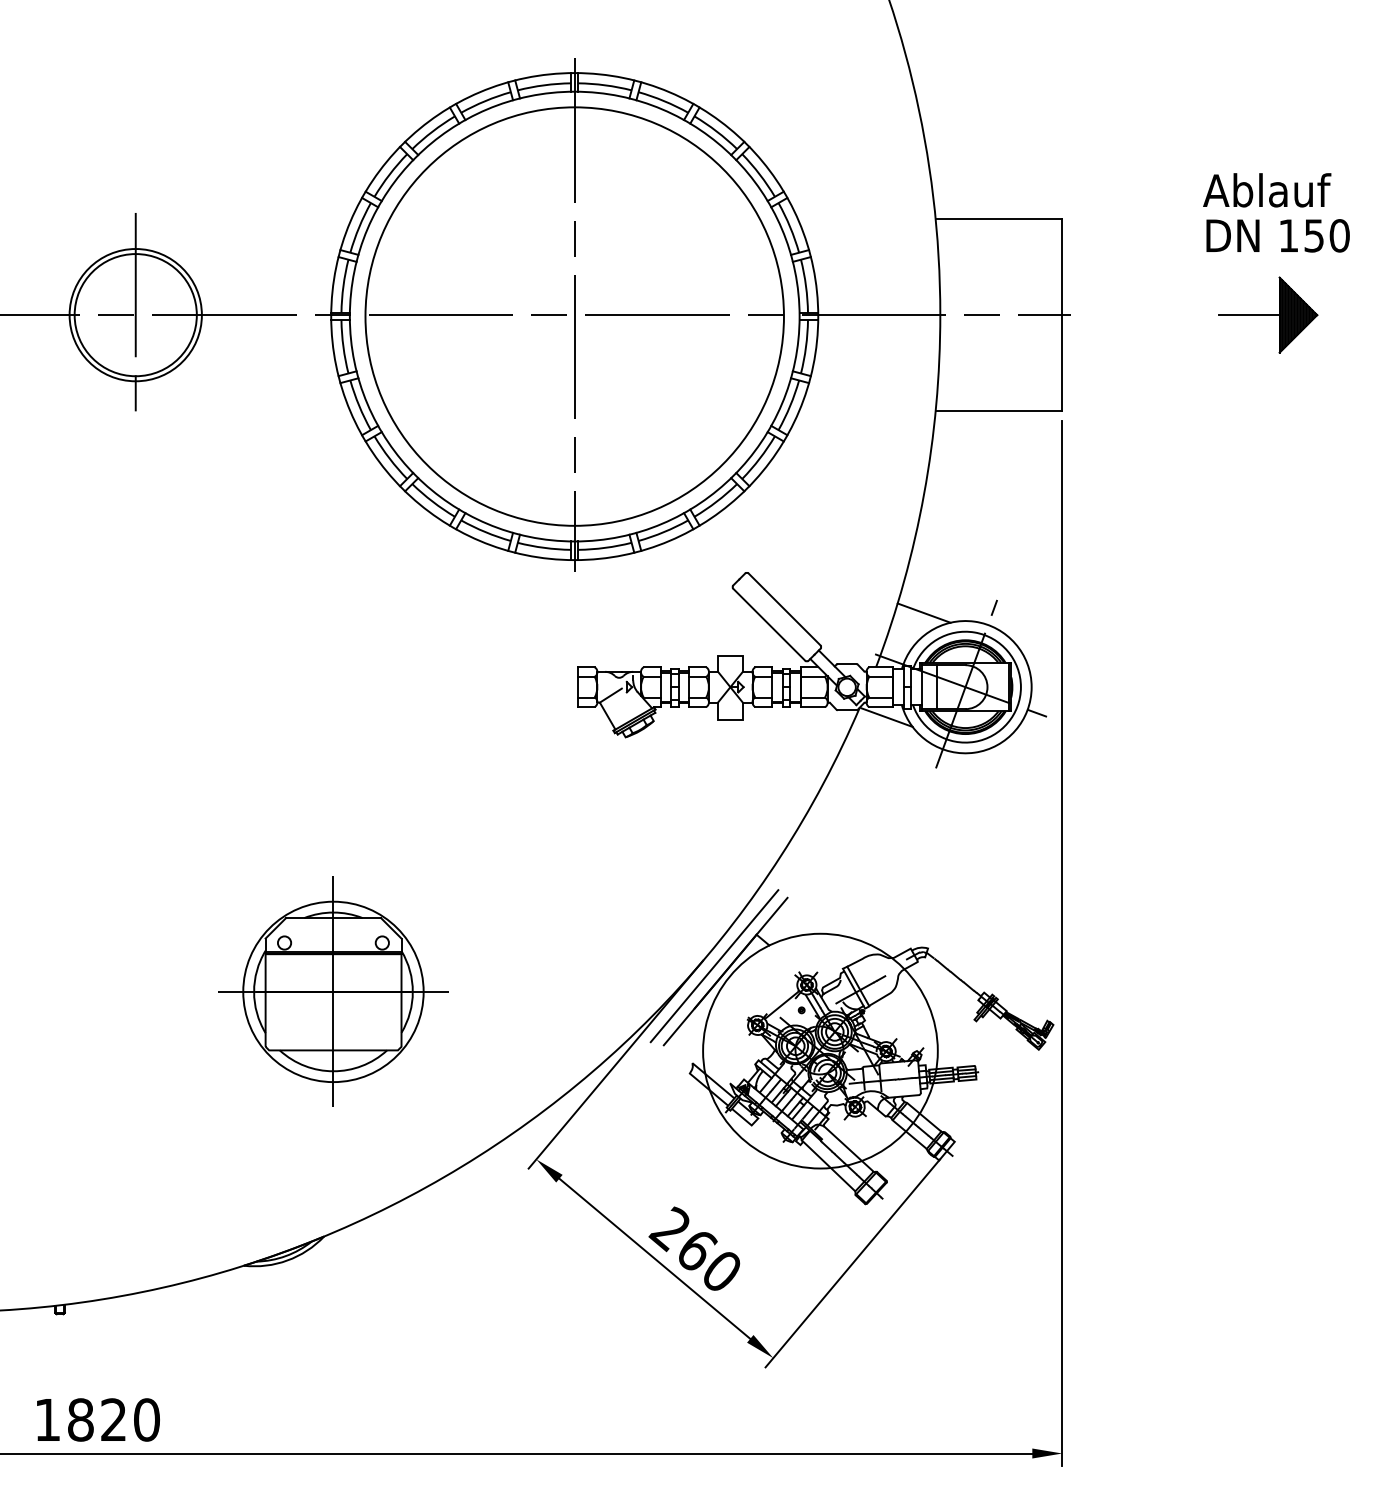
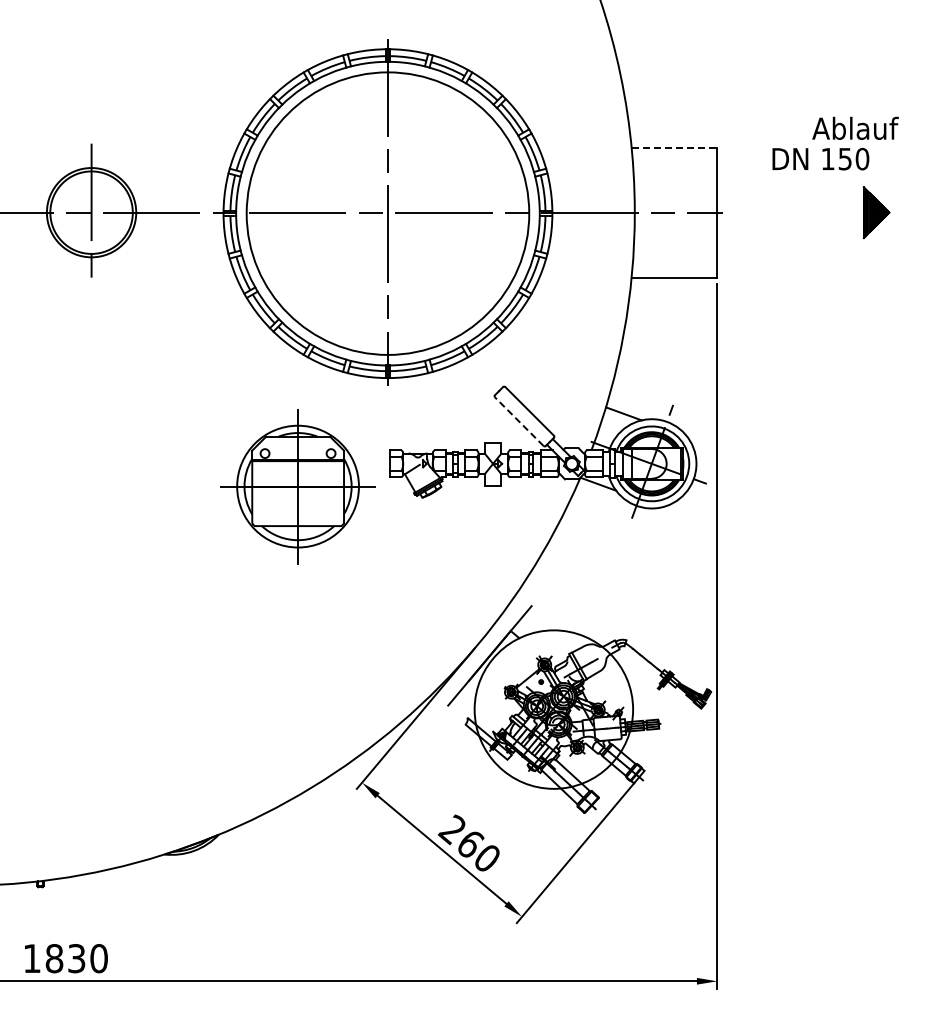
line: (999, 218) -> (674, 147), solid -> dashed
text: (1277, 234) -> (820, 158), moved
line: (1247, 314) -> (842, 212), removed
line: (768, 624) -> (518, 421), solid -> dashed
line: (714, 965) -> (482, 651), removed
part: (332, 991) -> (297, 486), moved
text: (113, 1419) -> (76, 958), 1820 -> 1830

